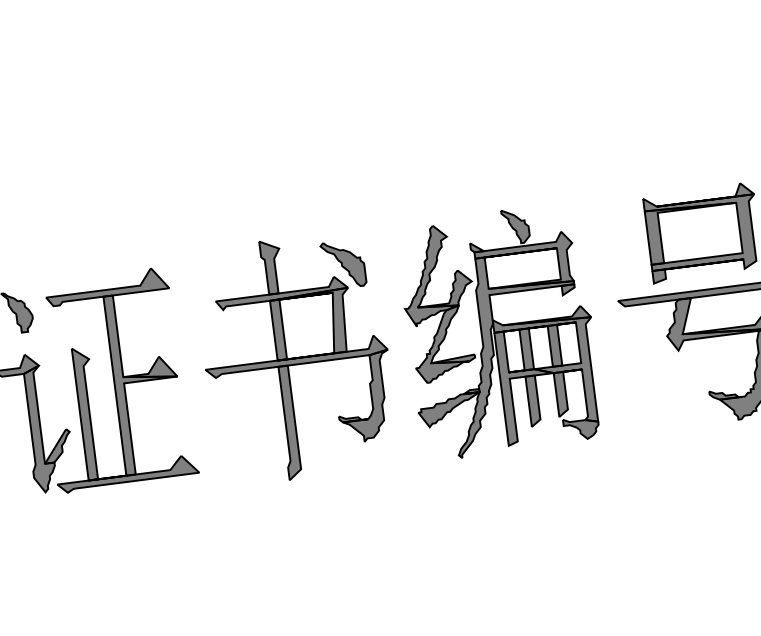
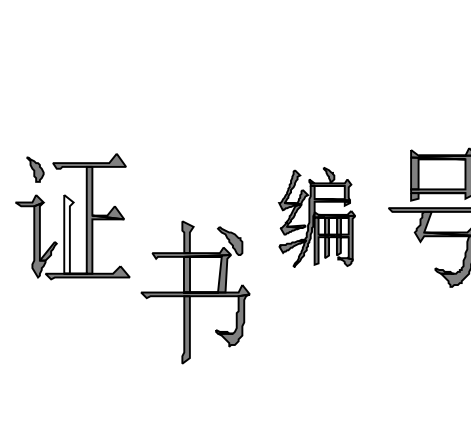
part: (499, 332) -> (316, 217), size x0.7
part: (296, 358) -> (195, 292), moved
fill: (87, 413) -> (68, 234), removed

